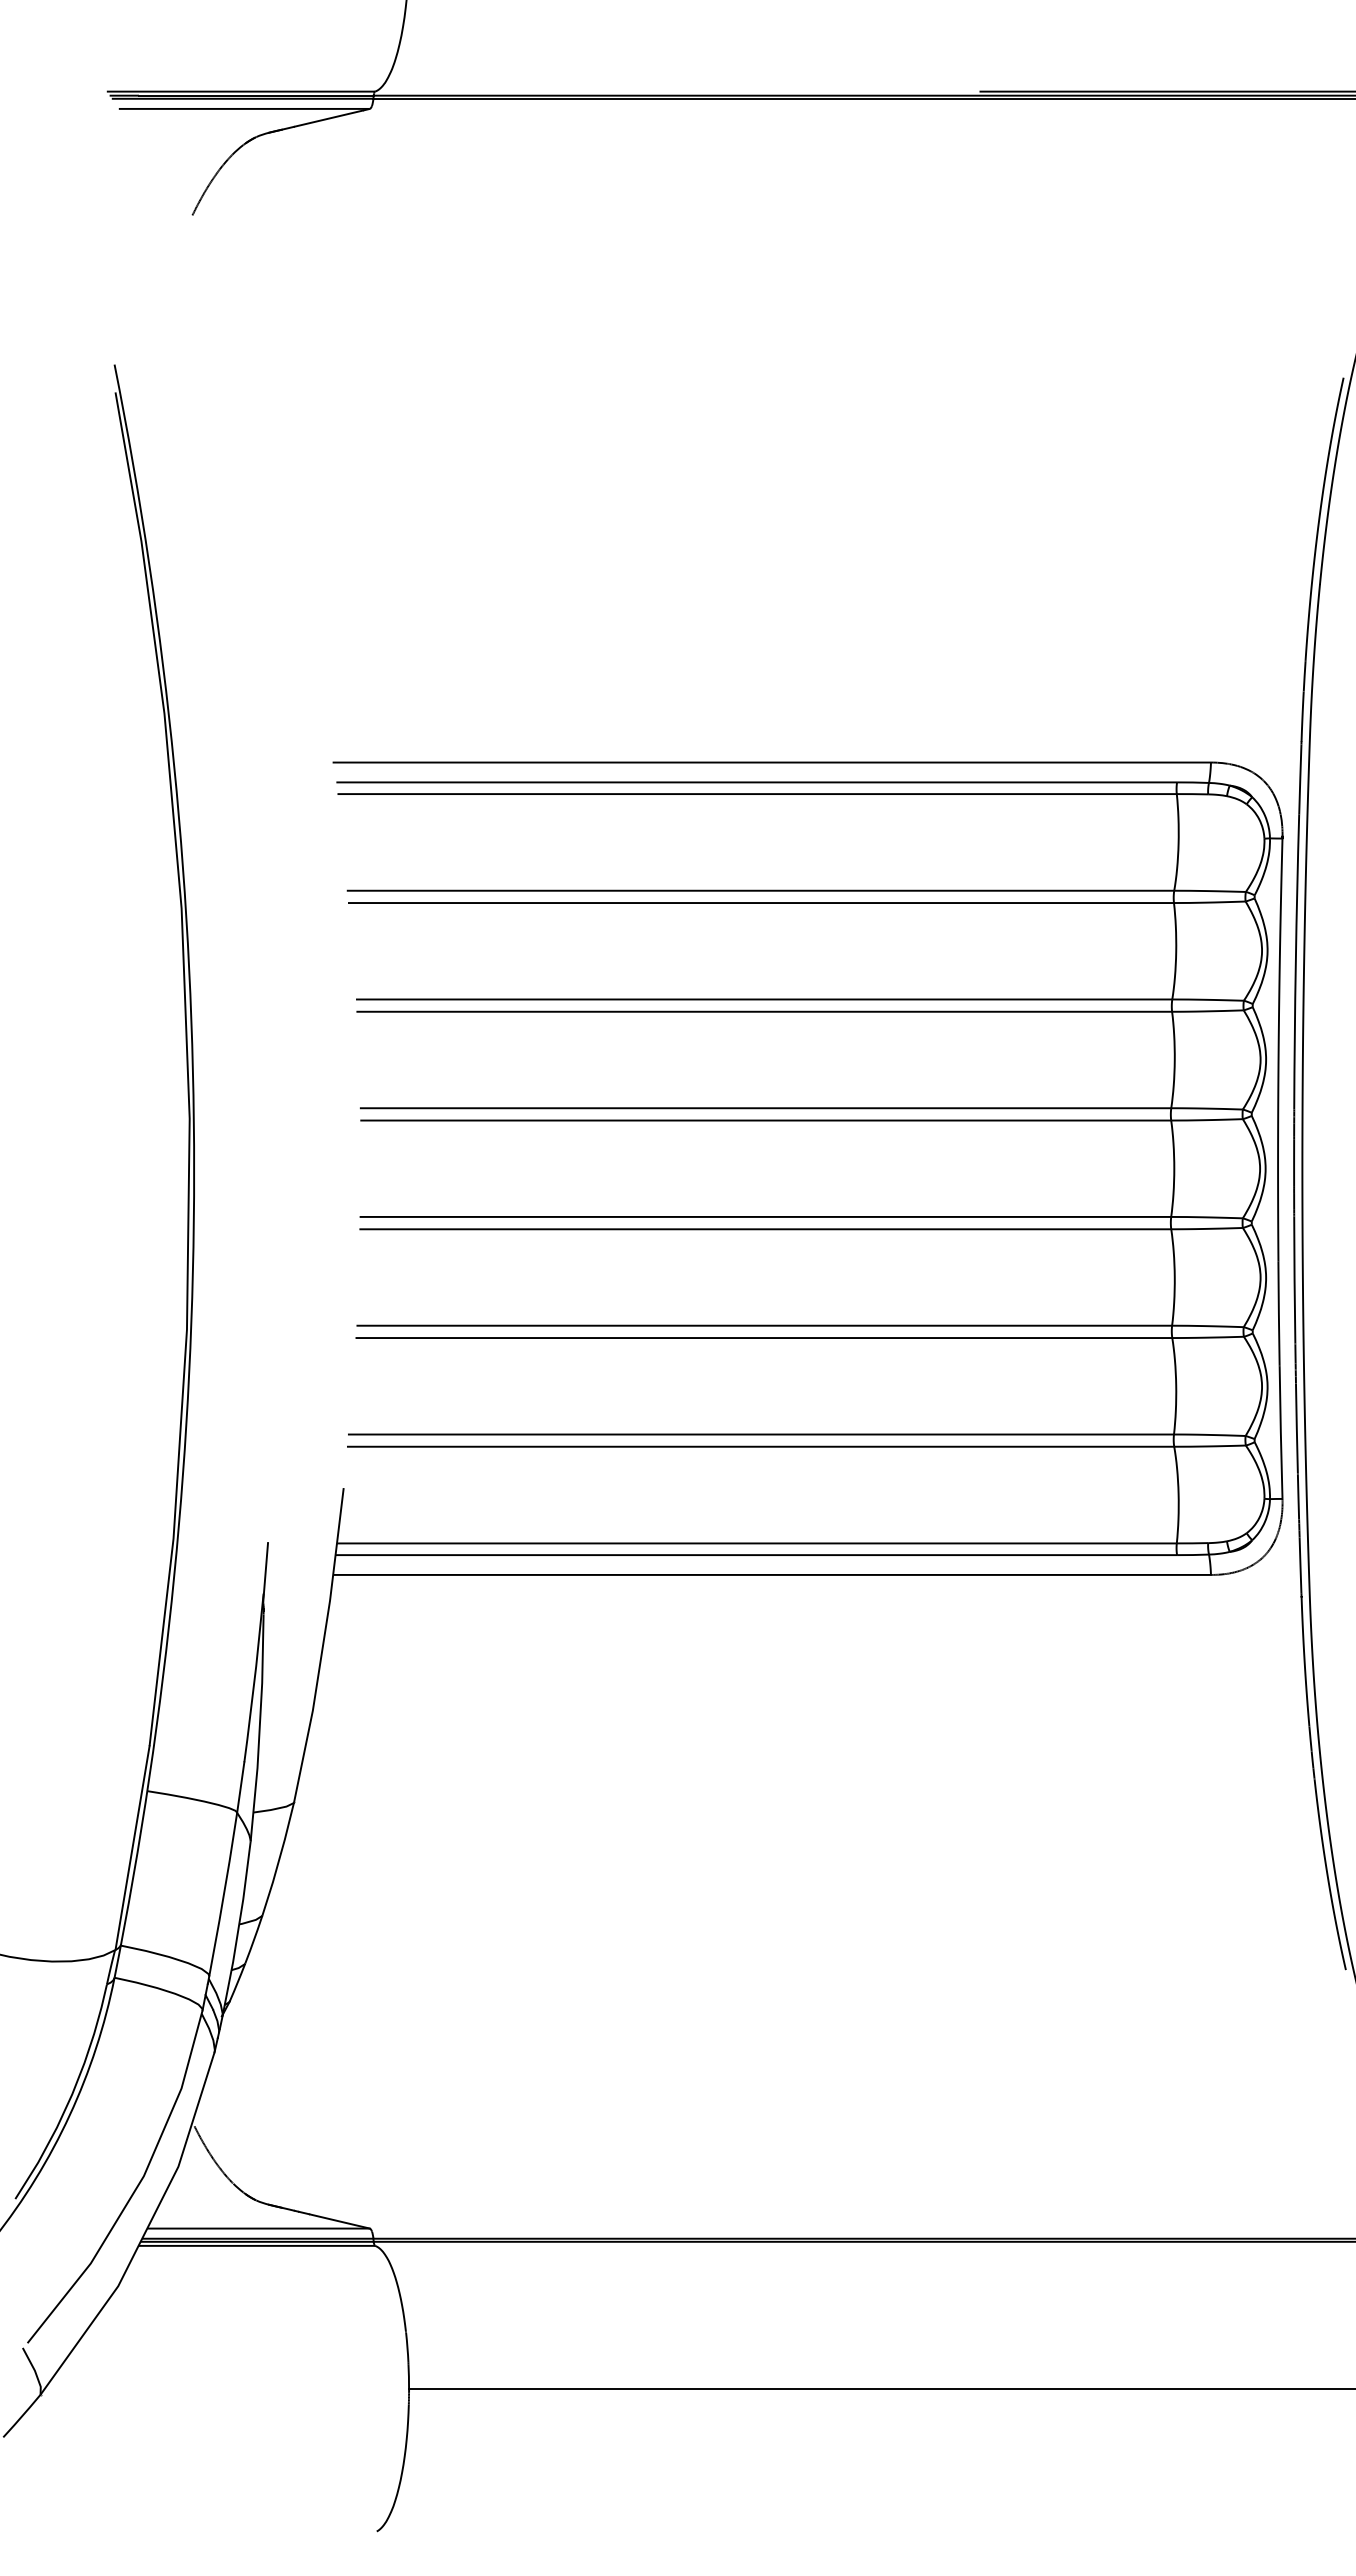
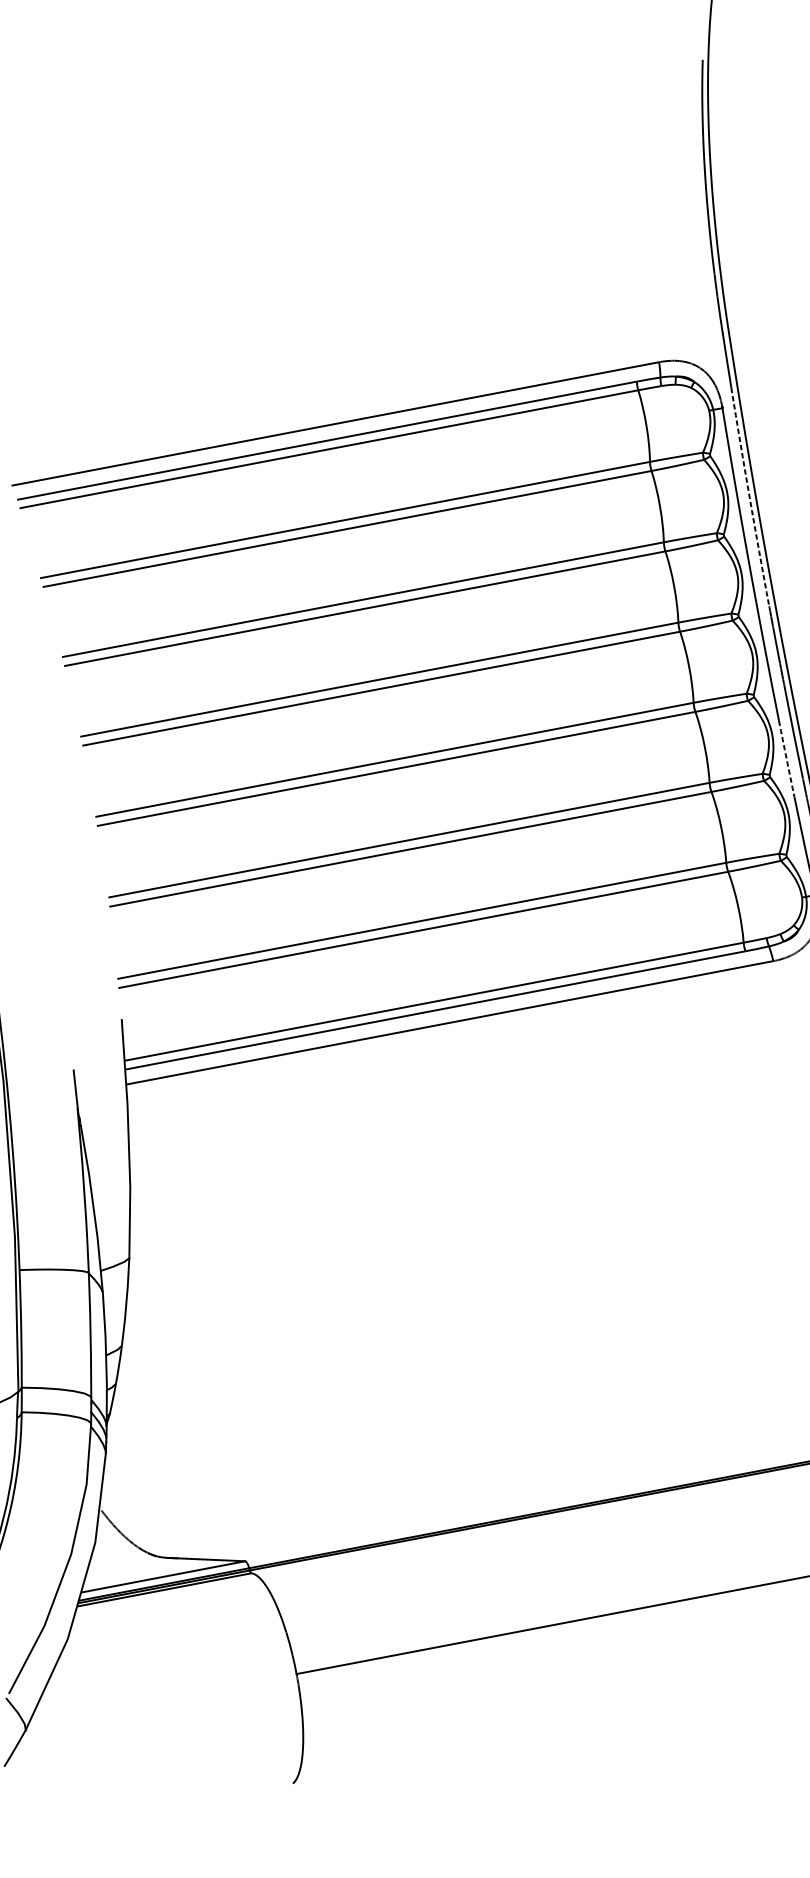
arc: (1295, 961) -> (749, 497), solid -> dashed
arc: (1278, 1313) -> (786, 758), solid -> dashed

